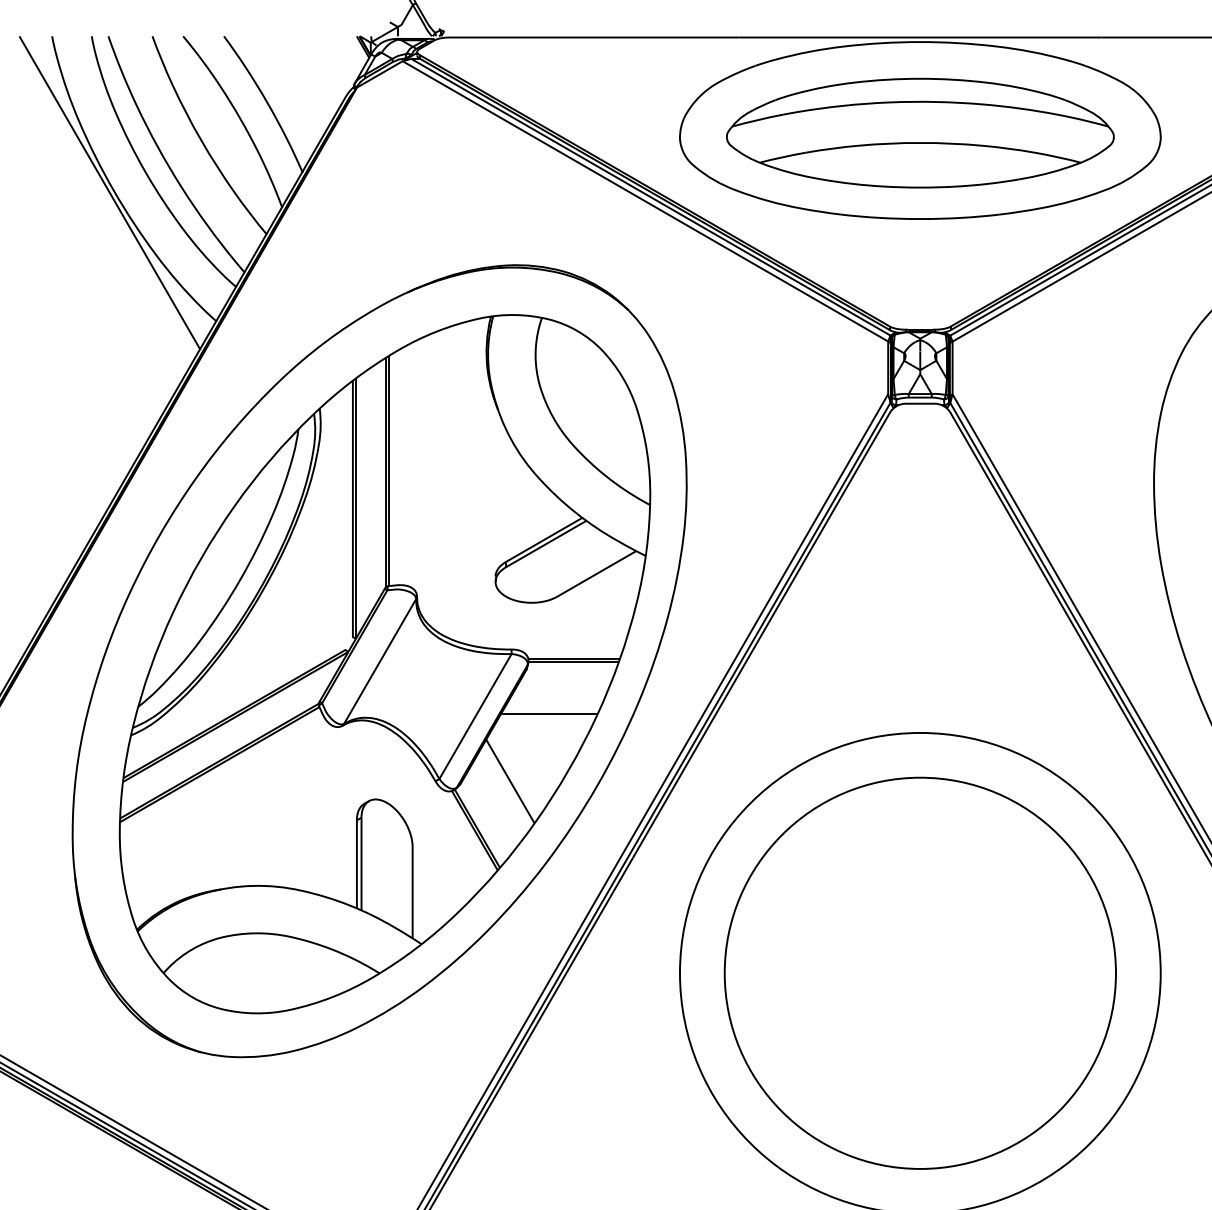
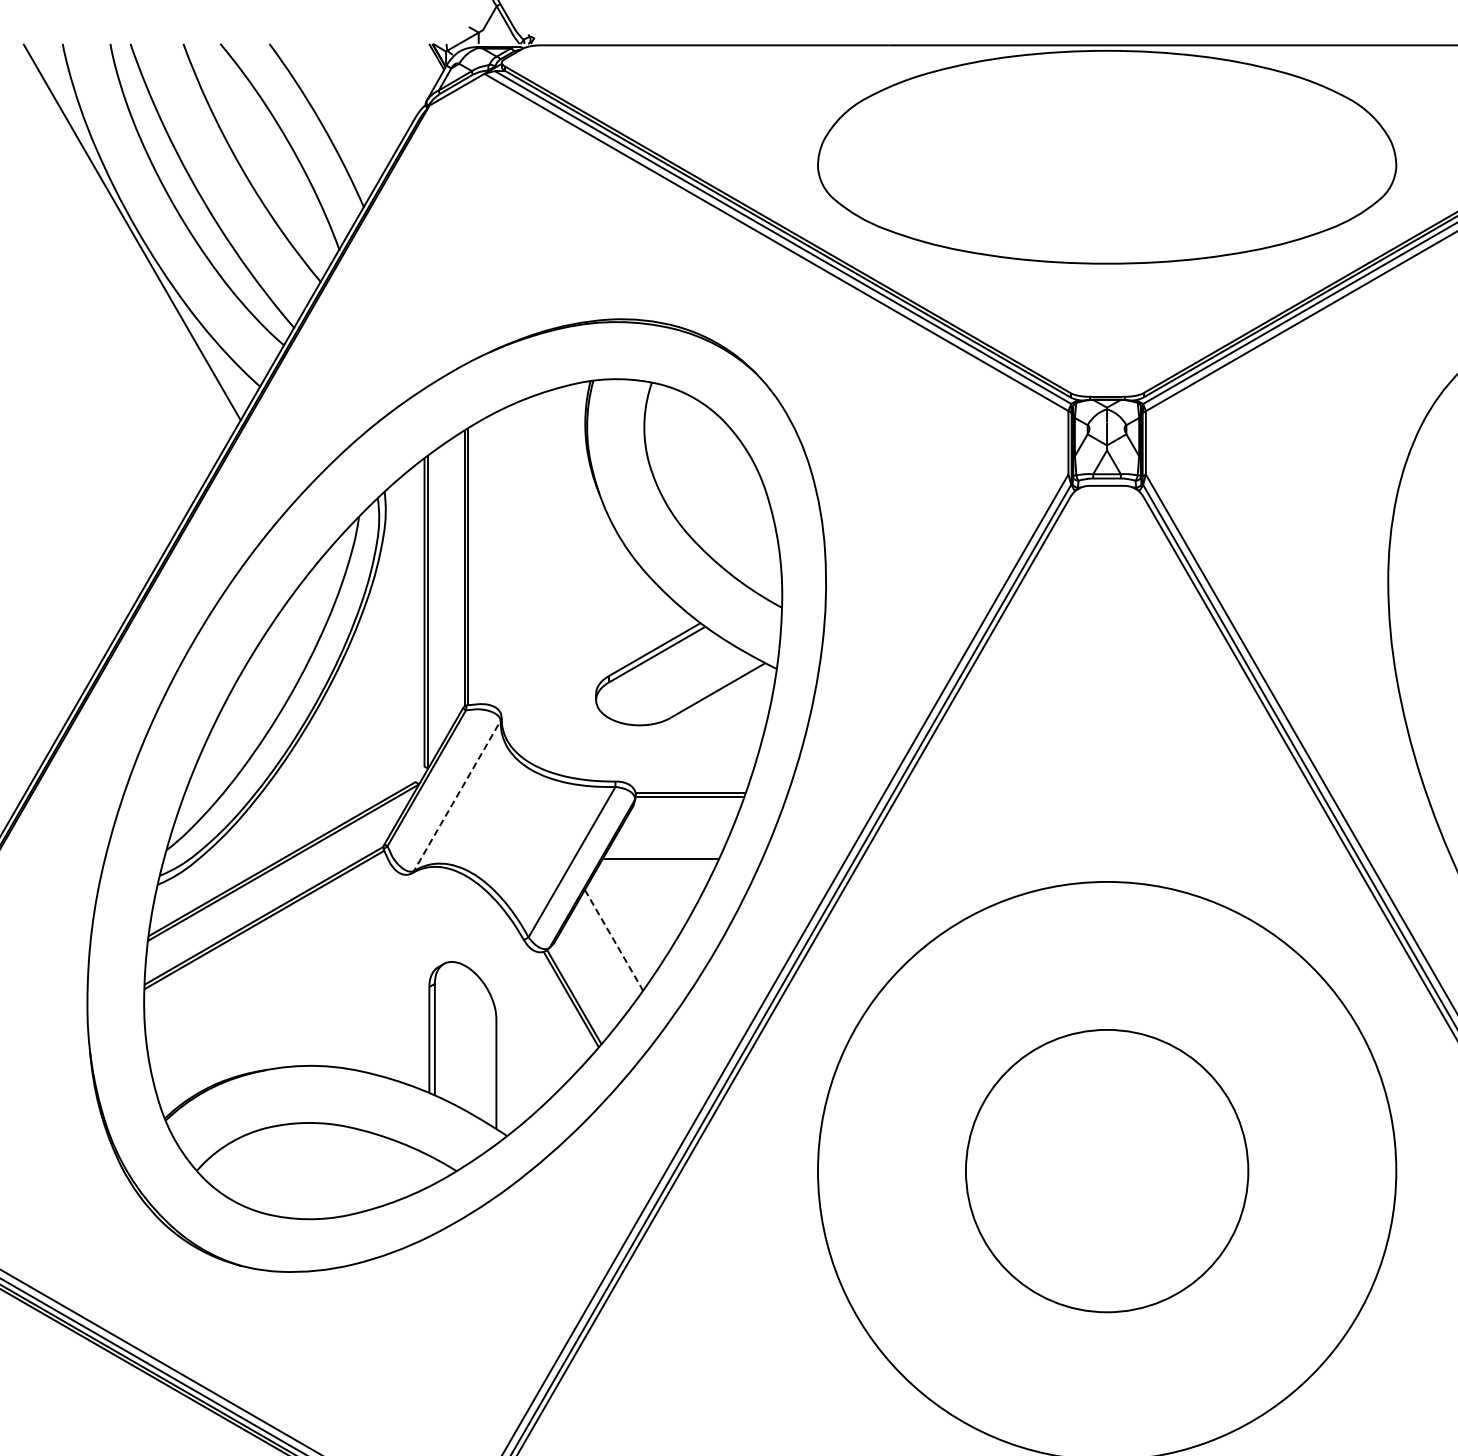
part: (919, 133) -> (1106, 160), removed
line: (380, 661) -> (457, 795), solid -> dashed
line: (510, 781) -> (614, 940), solid -> dashed
circle: (919, 972) -> (1106, 1170), size x0.6

